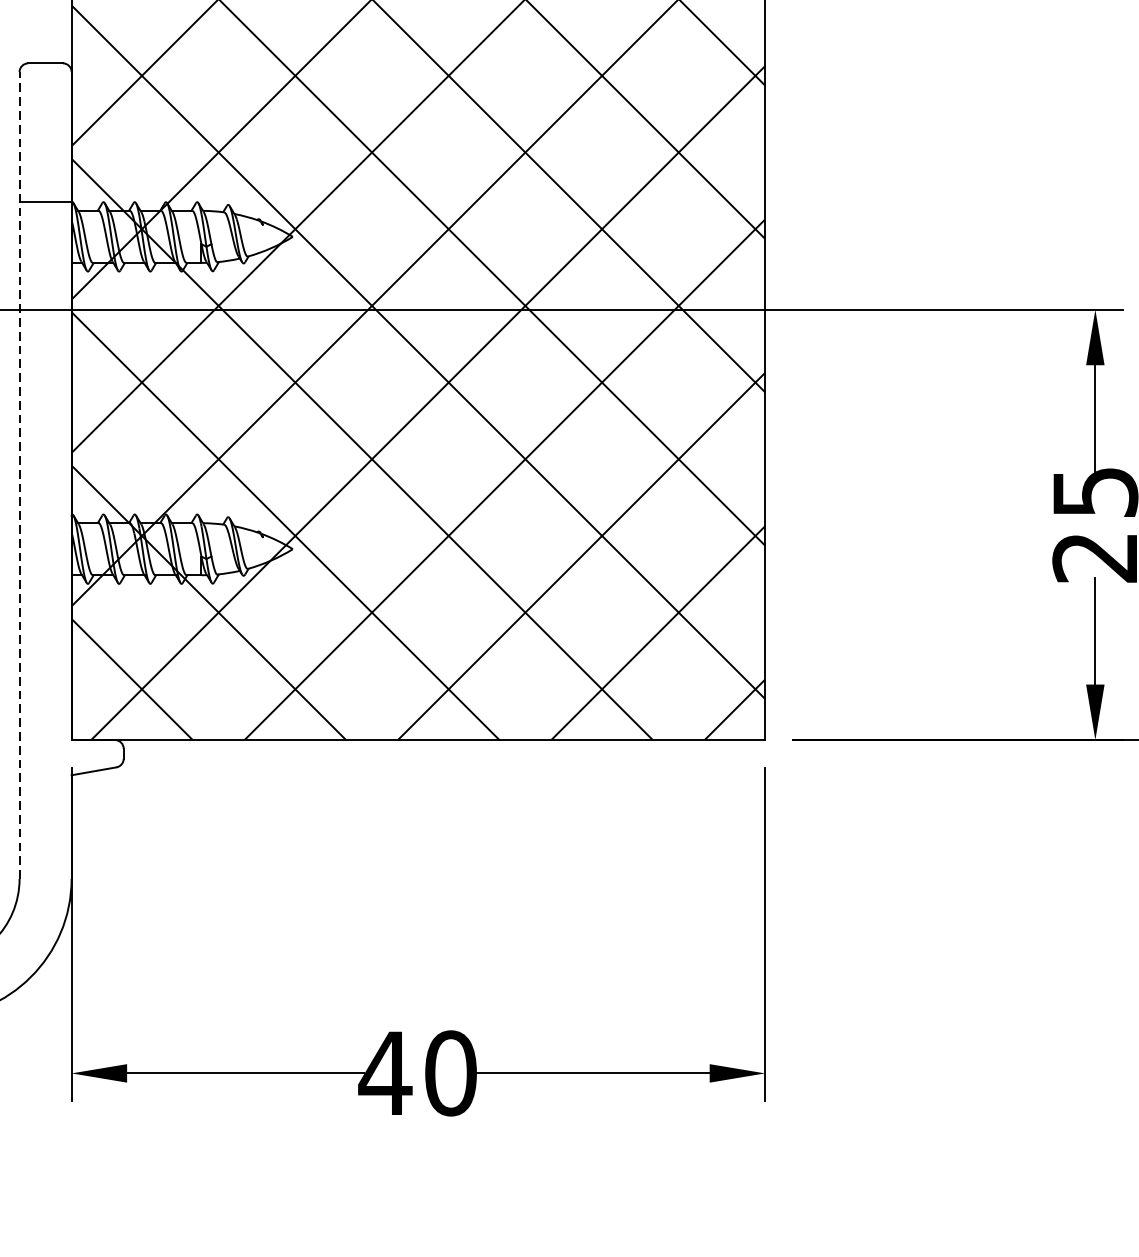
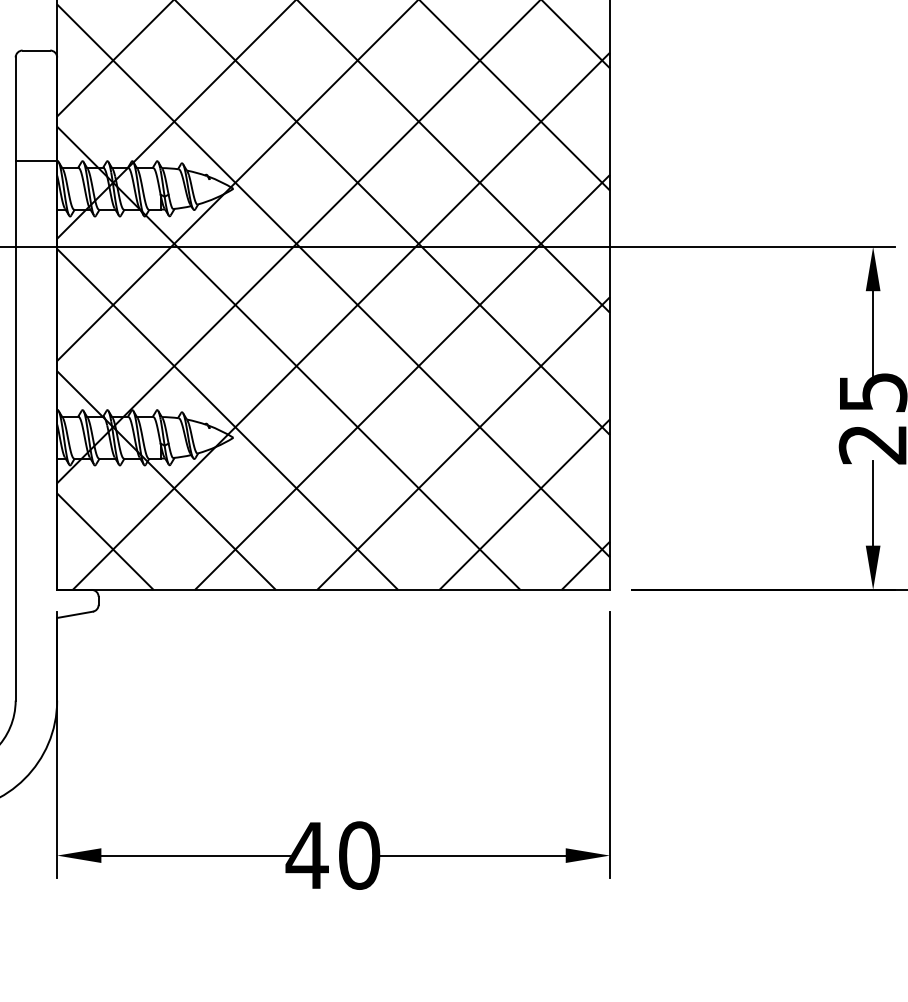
line: (19, 476) -> (15, 379), dashed -> solid

